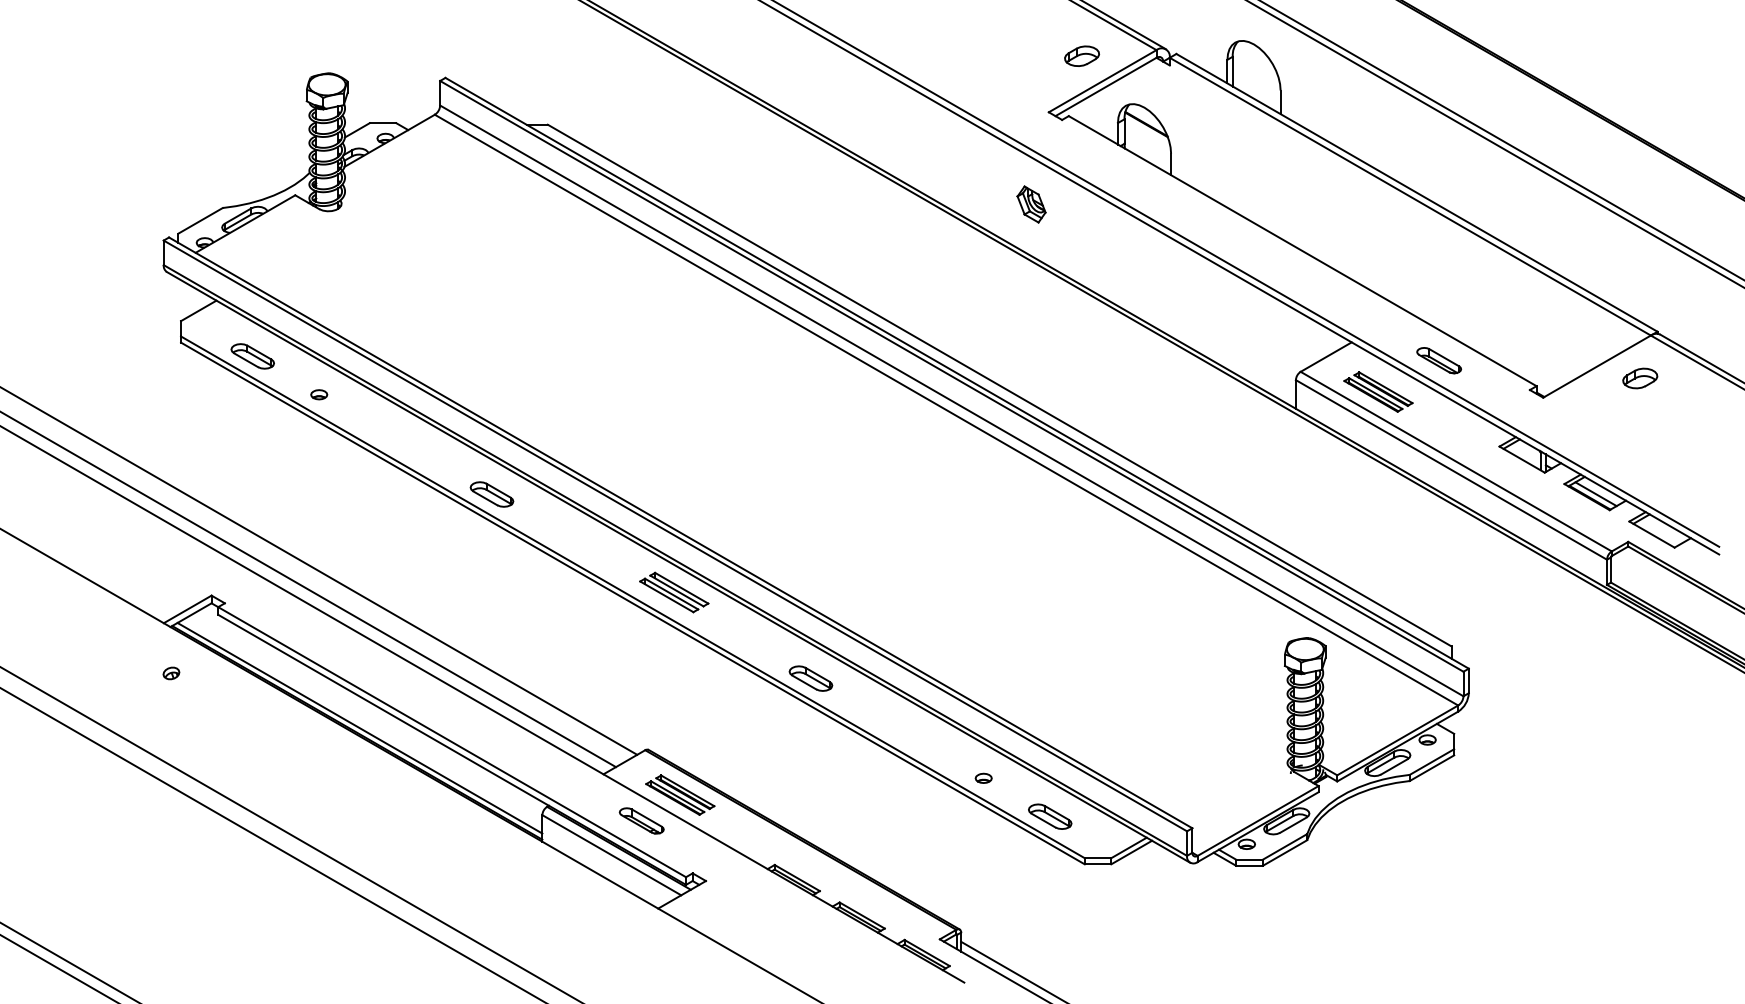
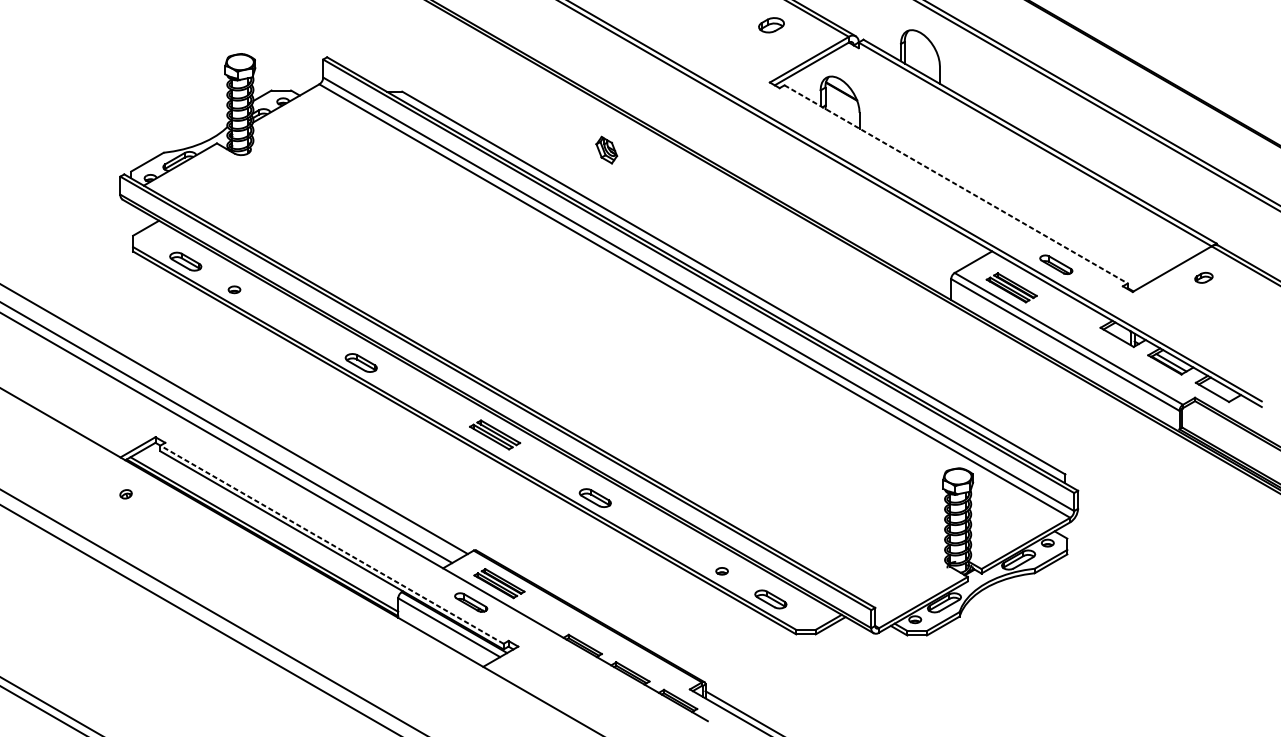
part: (1082, 55) -> (771, 24), moved
part: (1031, 204) -> (606, 150), moved
line: (1303, 251) -> (956, 184), solid -> dashed
part: (1640, 378) -> (1204, 277), size x0.7
line: (451, 741) -> (331, 544), solid -> dashed

